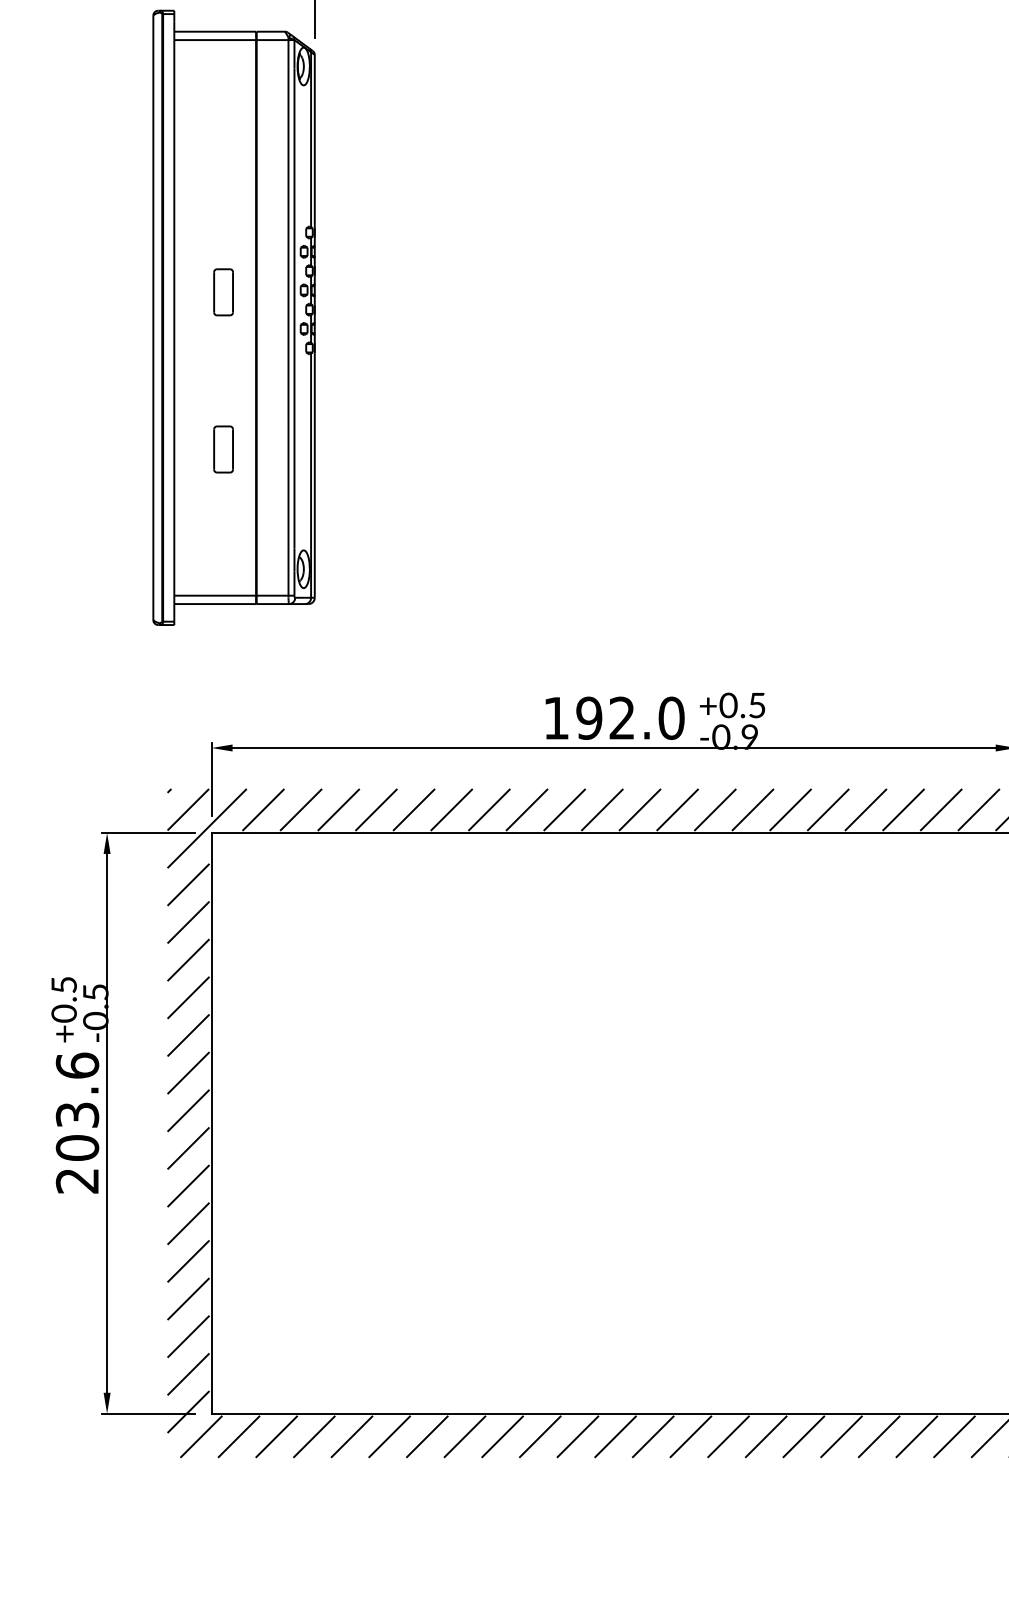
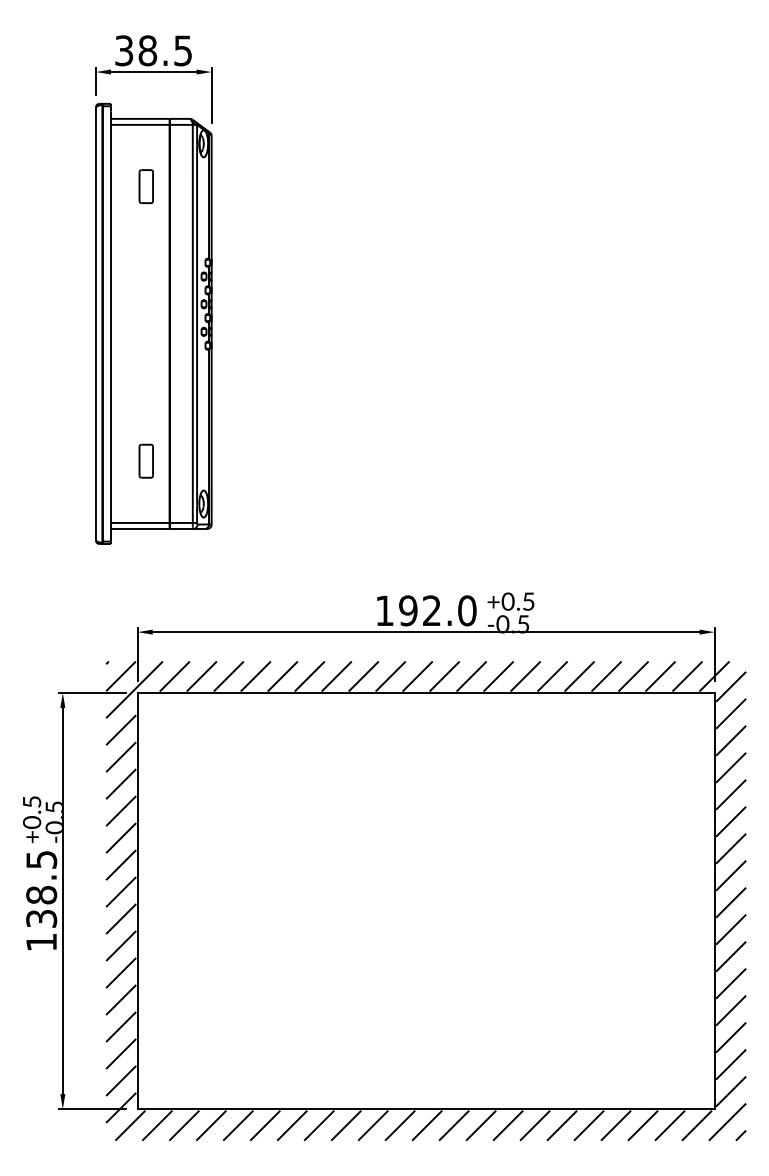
part: (222, 292) -> (145, 186), moved
part: (222, 448) -> (145, 460), moved
text: (749, 737) -> (523, 624), -0.9 -> -0.5
text: (77, 1122) -> (41, 900), 203.6 -> 138.5

